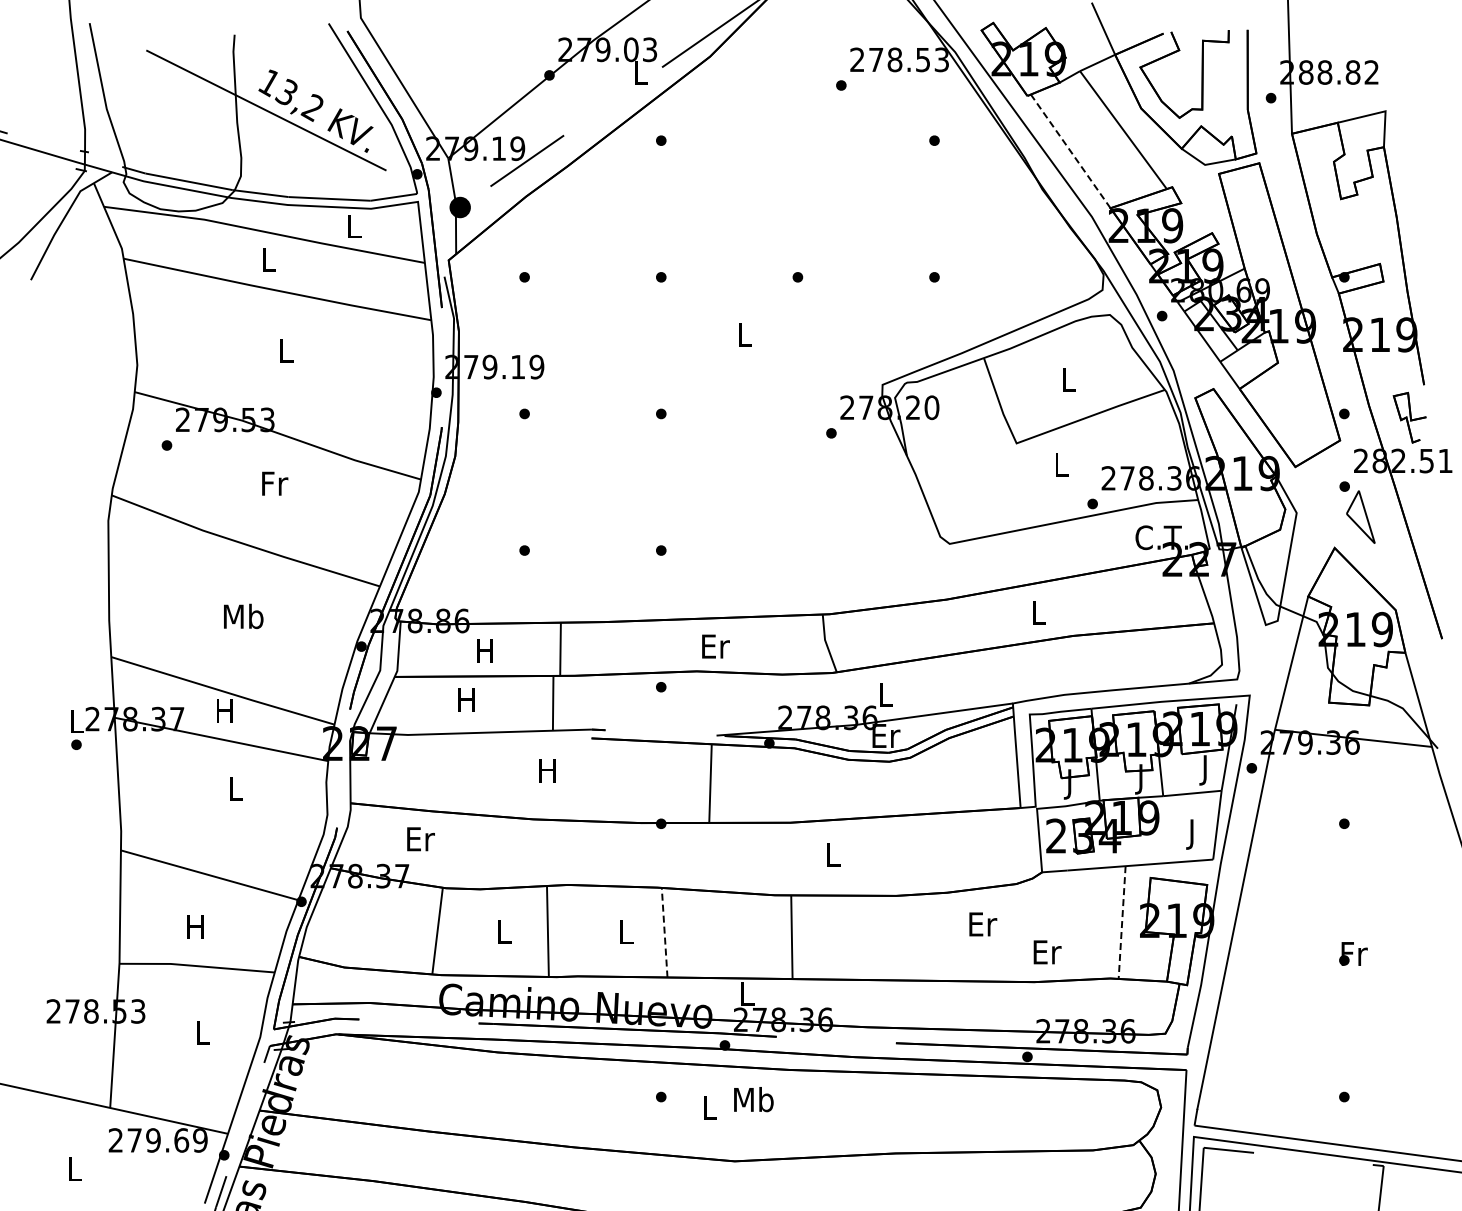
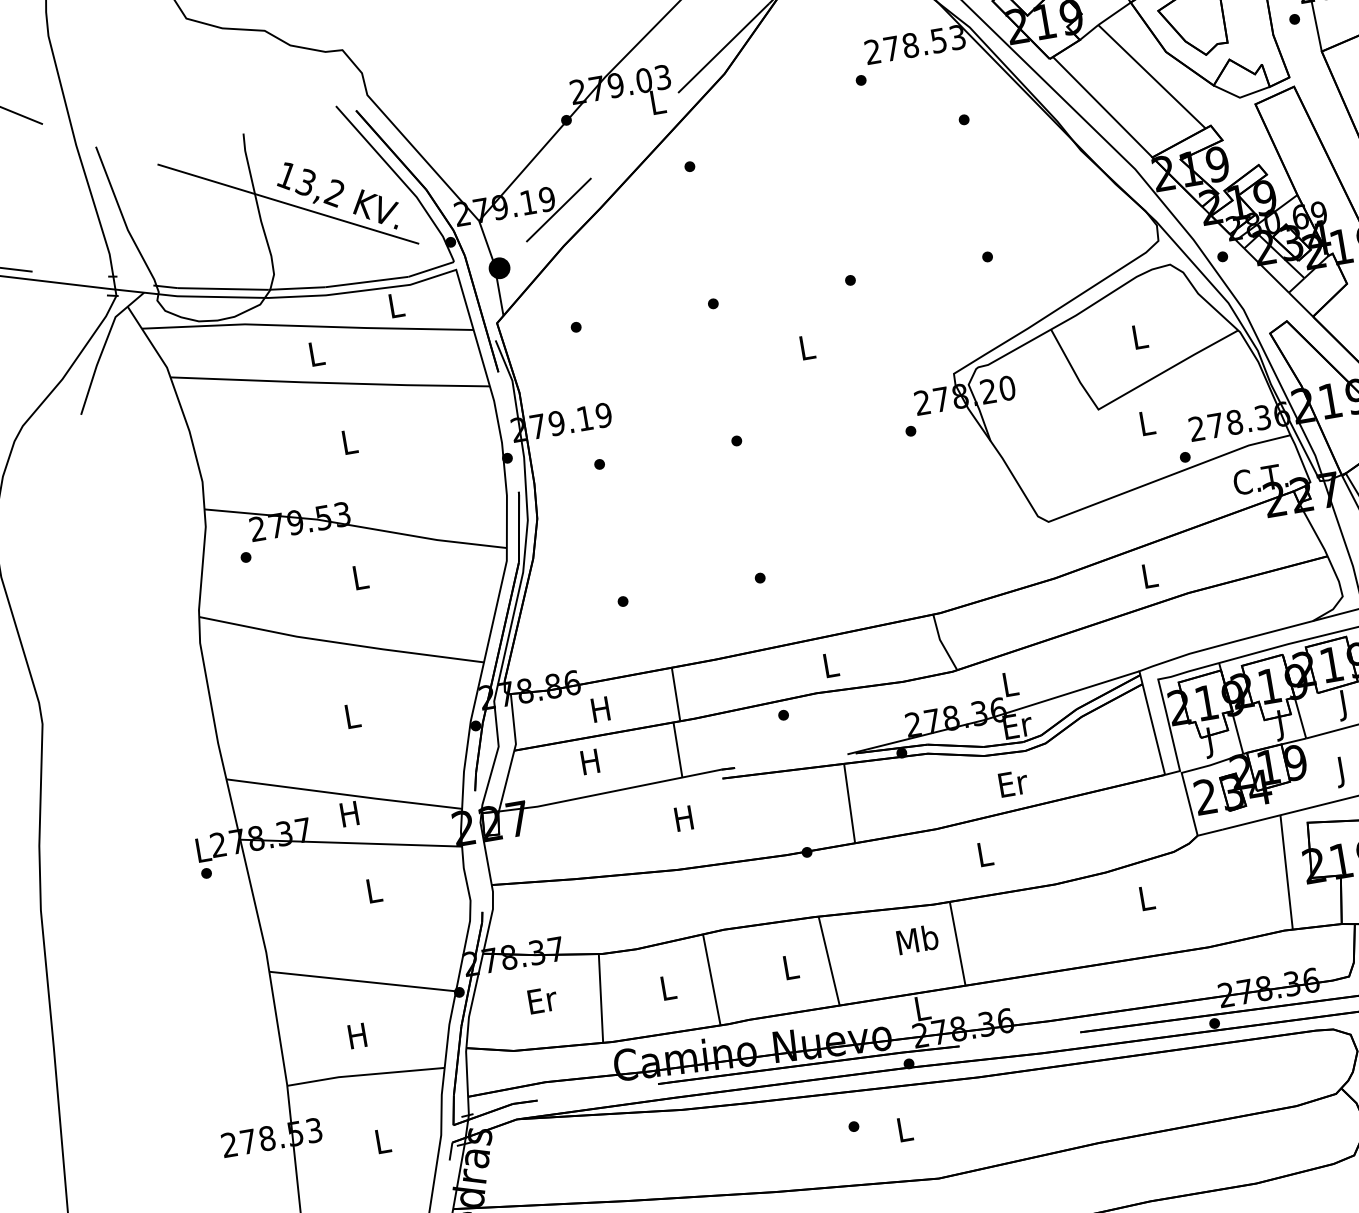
line: (1070, 151) -> (1102, 107), dashed -> solid
text: (275, 483) -> (361, 576), Fr -> L
text: (243, 616) -> (352, 715), Mb -> L
text: (715, 646) -> (831, 665), Er -> L
text: (420, 839) -> (542, 1000), moved
line: (1122, 923) -> (1287, 873), dashed -> solid
text: (983, 924) -> (1147, 898), Er -> L
line: (664, 932) -> (828, 960), dashed -> solid
text: (1047, 952) -> (1013, 783), moved
text: (753, 1099) -> (917, 939), moved

